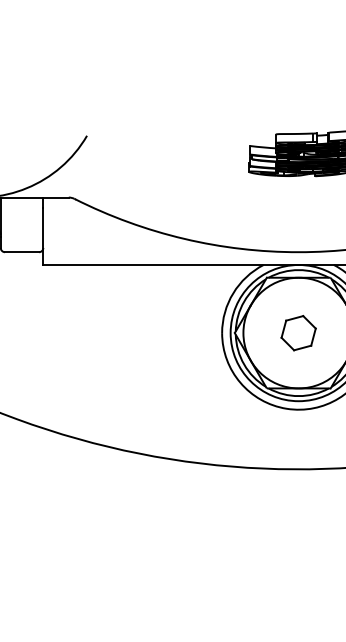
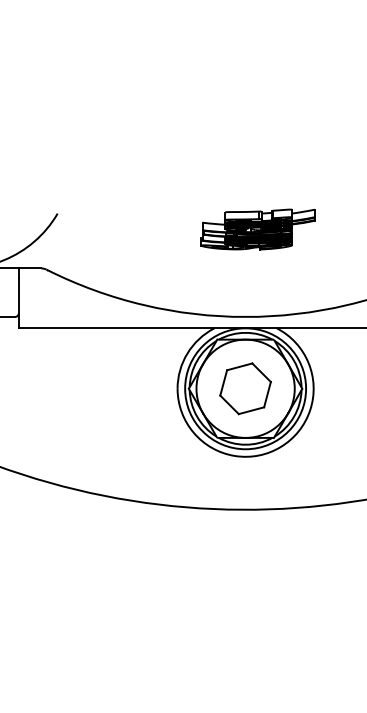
part: (298, 332) -> (245, 388), size x1.67

